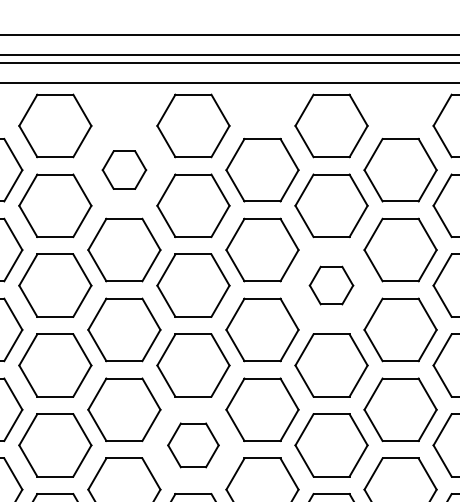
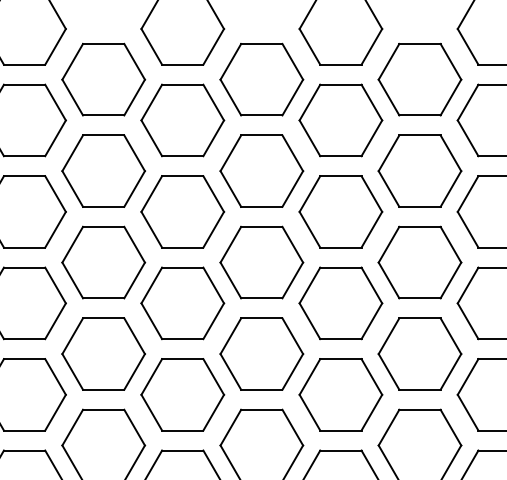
part: (124, 169) -> (103, 78), size x1.67
part: (331, 285) -> (340, 211), size x1.67
part: (193, 445) -> (182, 394), size x1.43

